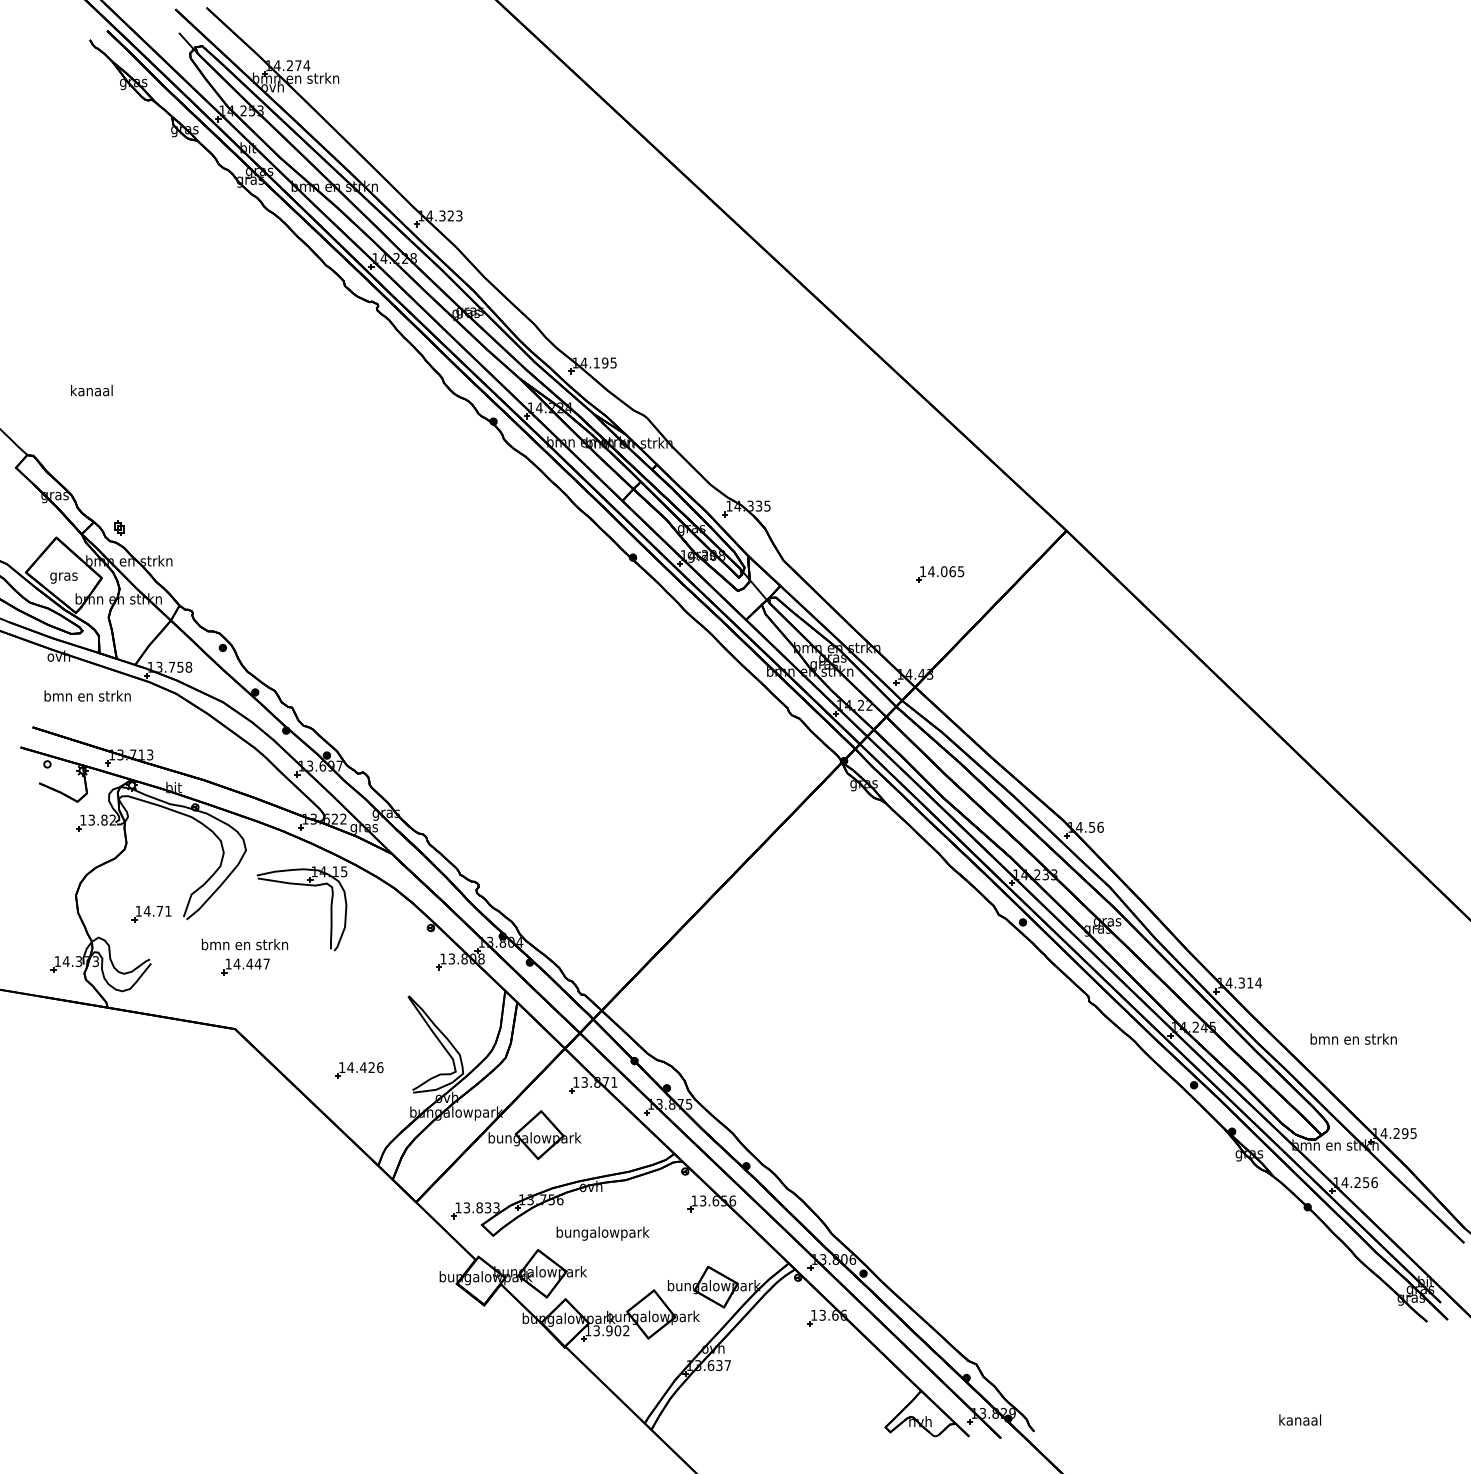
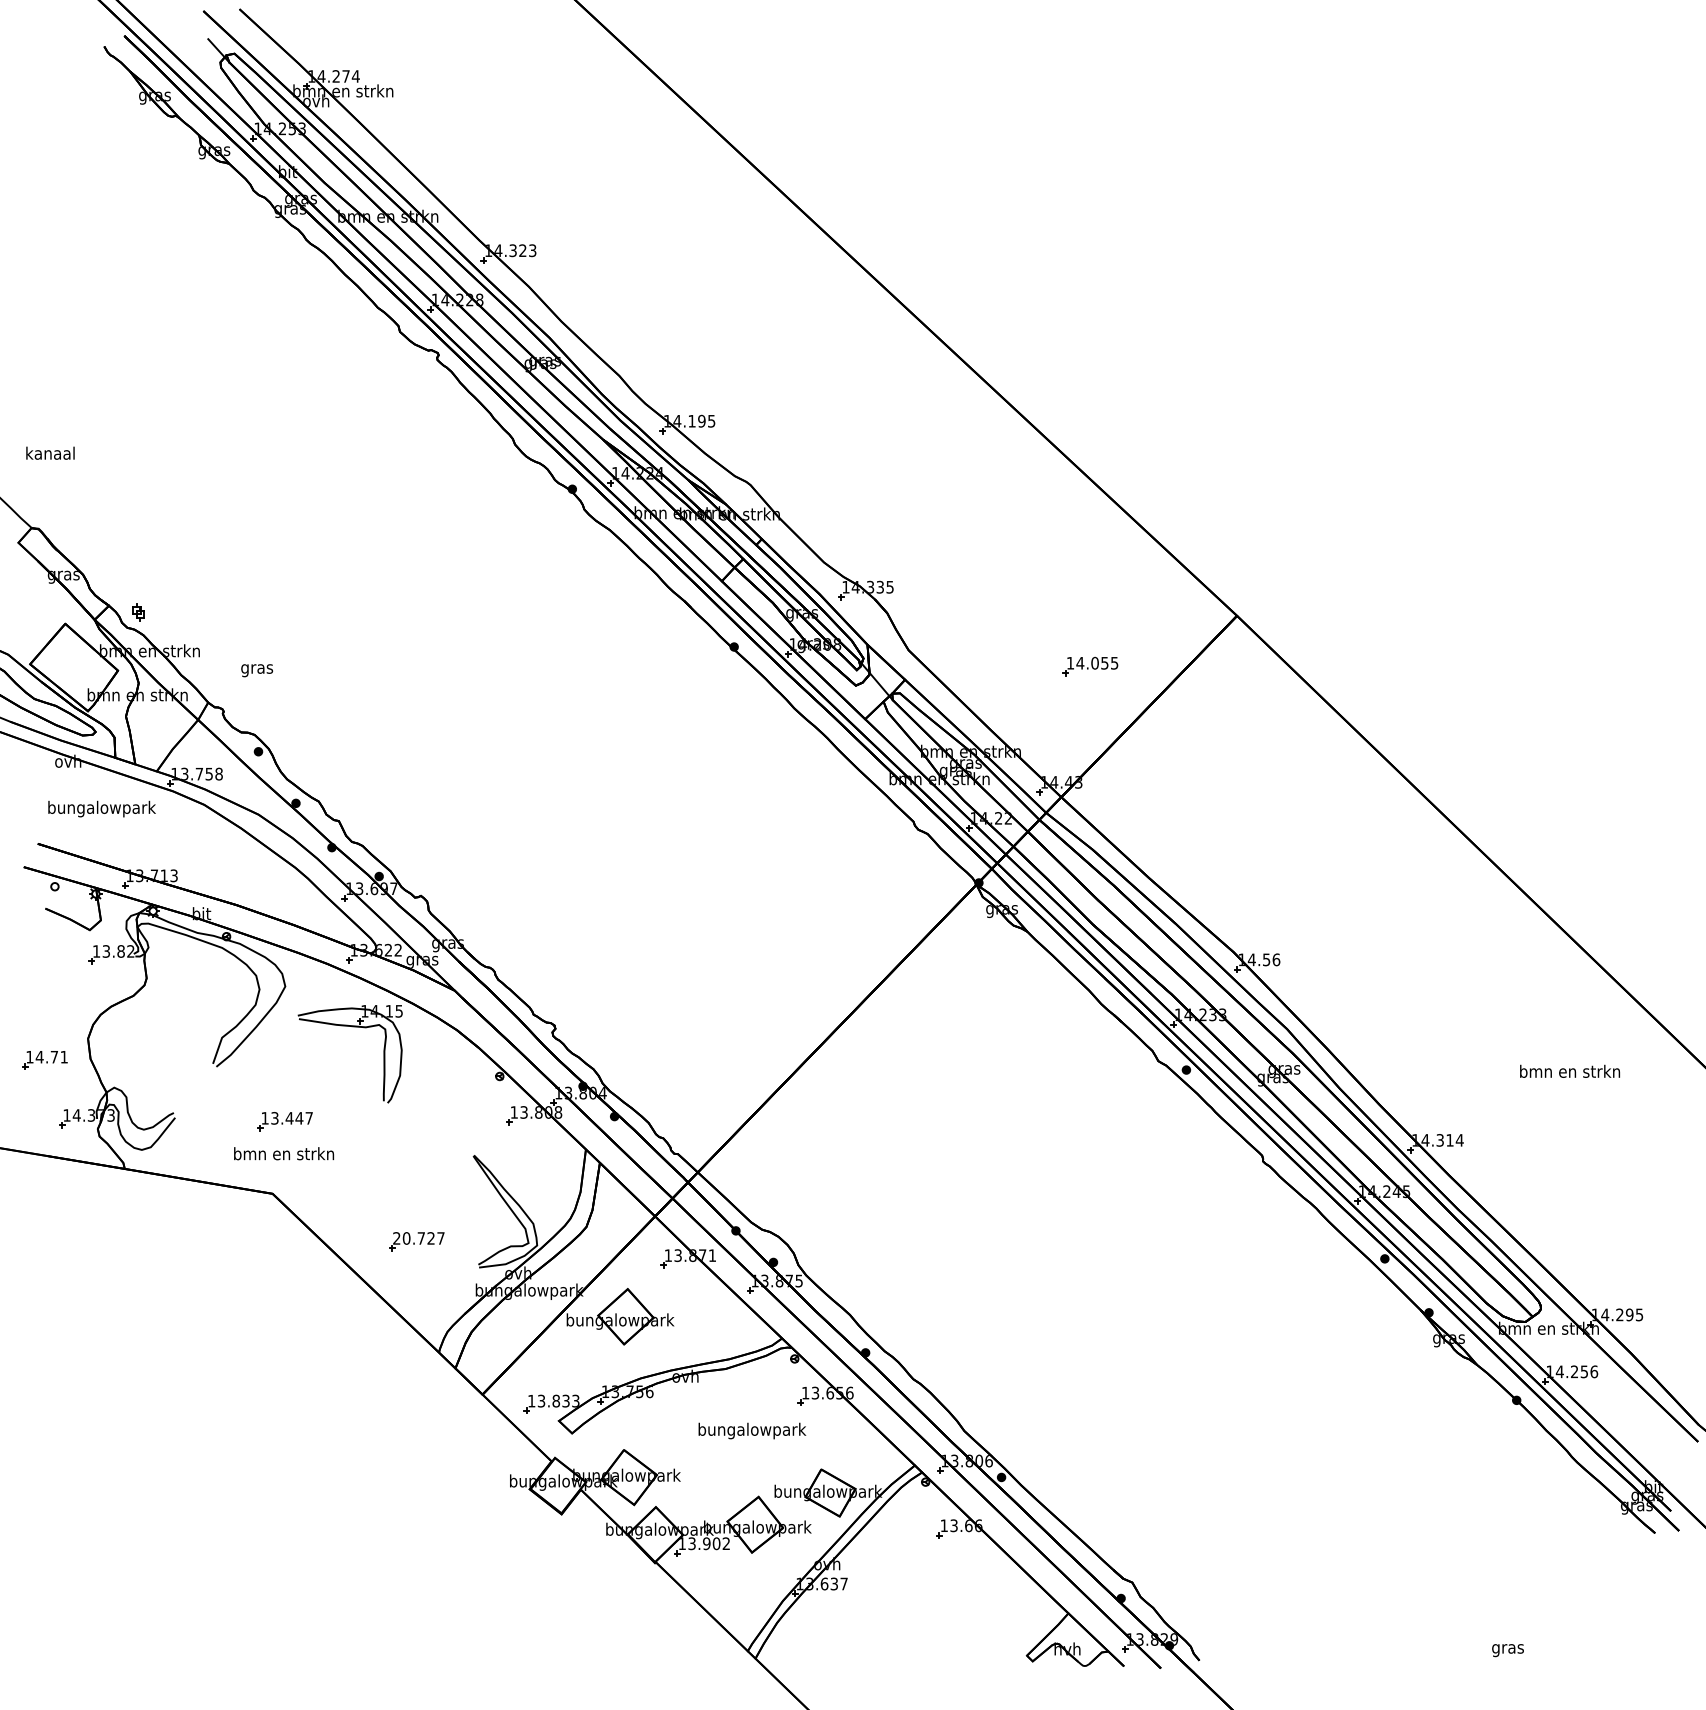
text: (91, 389) -> (50, 452), moved
text: (952, 571) -> (1104, 662), 14.065 -> 14.055
text: (64, 577) -> (257, 670), moved
text: (87, 696) -> (101, 808), bmn en strkn -> bungalowpark
part: (151, 914) -> (44, 1060), moved
text: (245, 944) -> (284, 1153), moved
text: (236, 964) -> (274, 1118), 14.447 -> 13.447
text: (1353, 1038) -> (1569, 1070), moved
text: (360, 1067) -> (418, 1238), 14.426 -> 20.727
text: (603, 1233) -> (752, 1430), moved
text: (1299, 1421) -> (1507, 1648), kanaal -> gras

